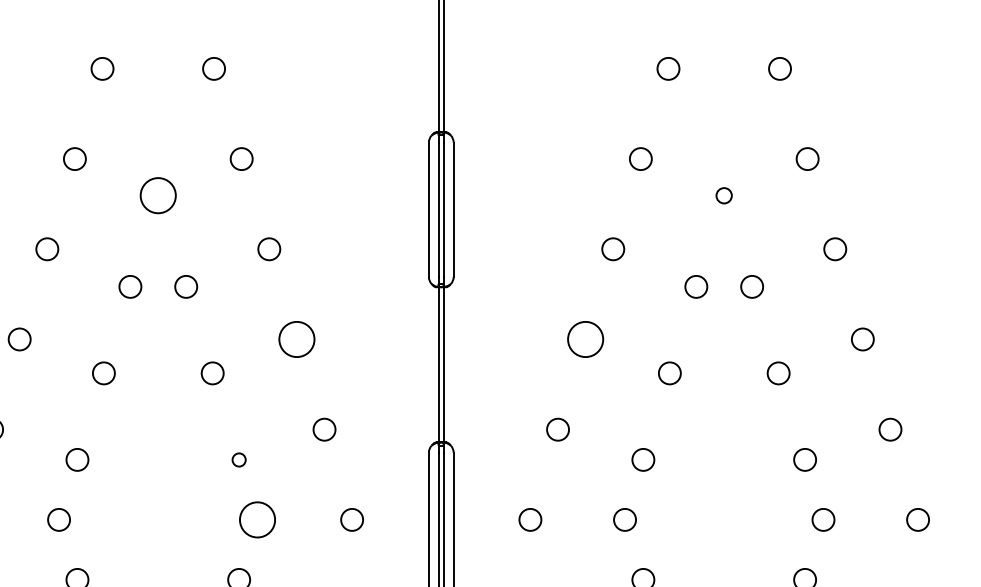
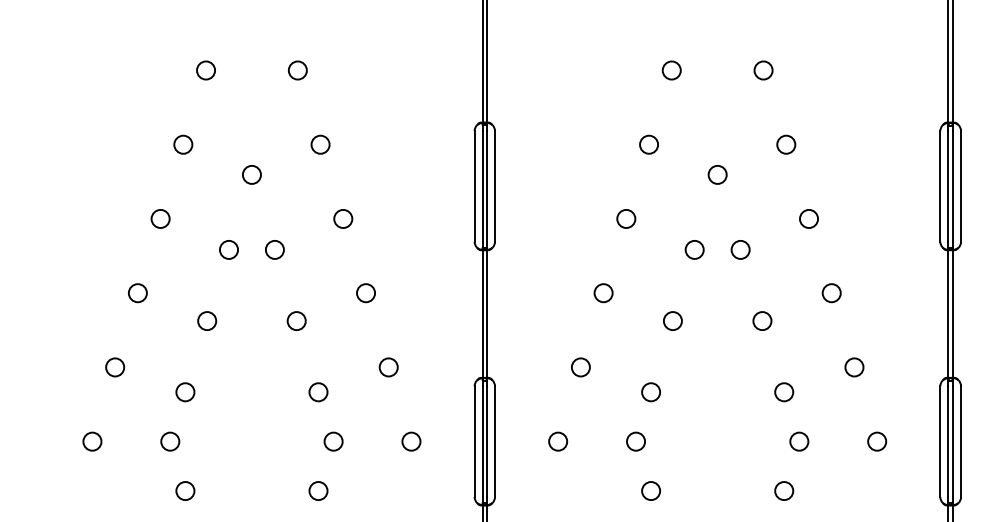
circle: (157, 195) -> (251, 174), size x0.62
circle: (724, 195) -> (717, 174), size x1.43
circle: (296, 339) -> (365, 293), size x0.62
circle: (585, 339) -> (603, 293), size x0.62
circle: (239, 460) -> (318, 392), size x1.67
circle: (257, 519) -> (333, 441), size x0.62

